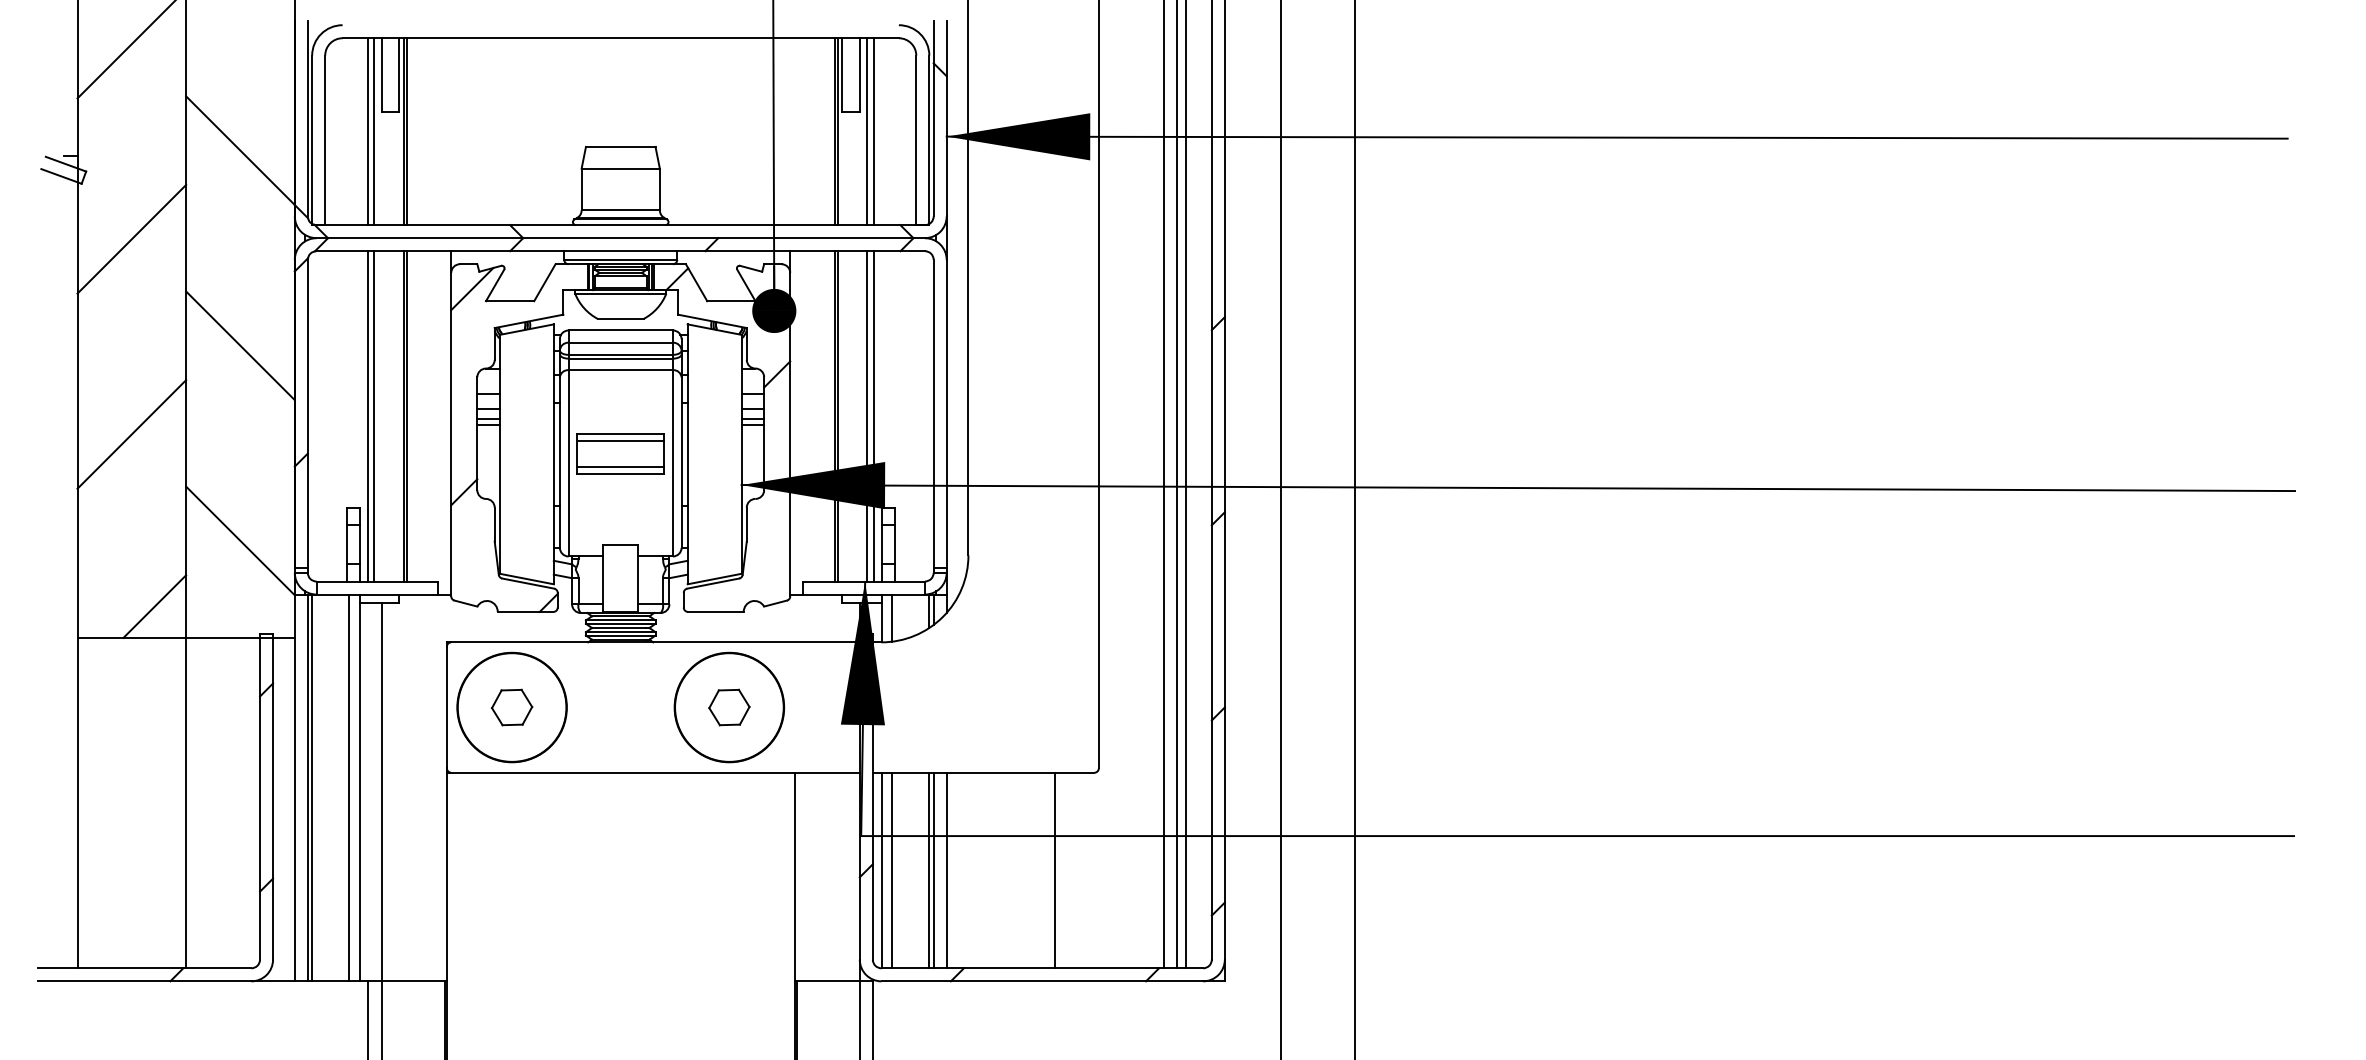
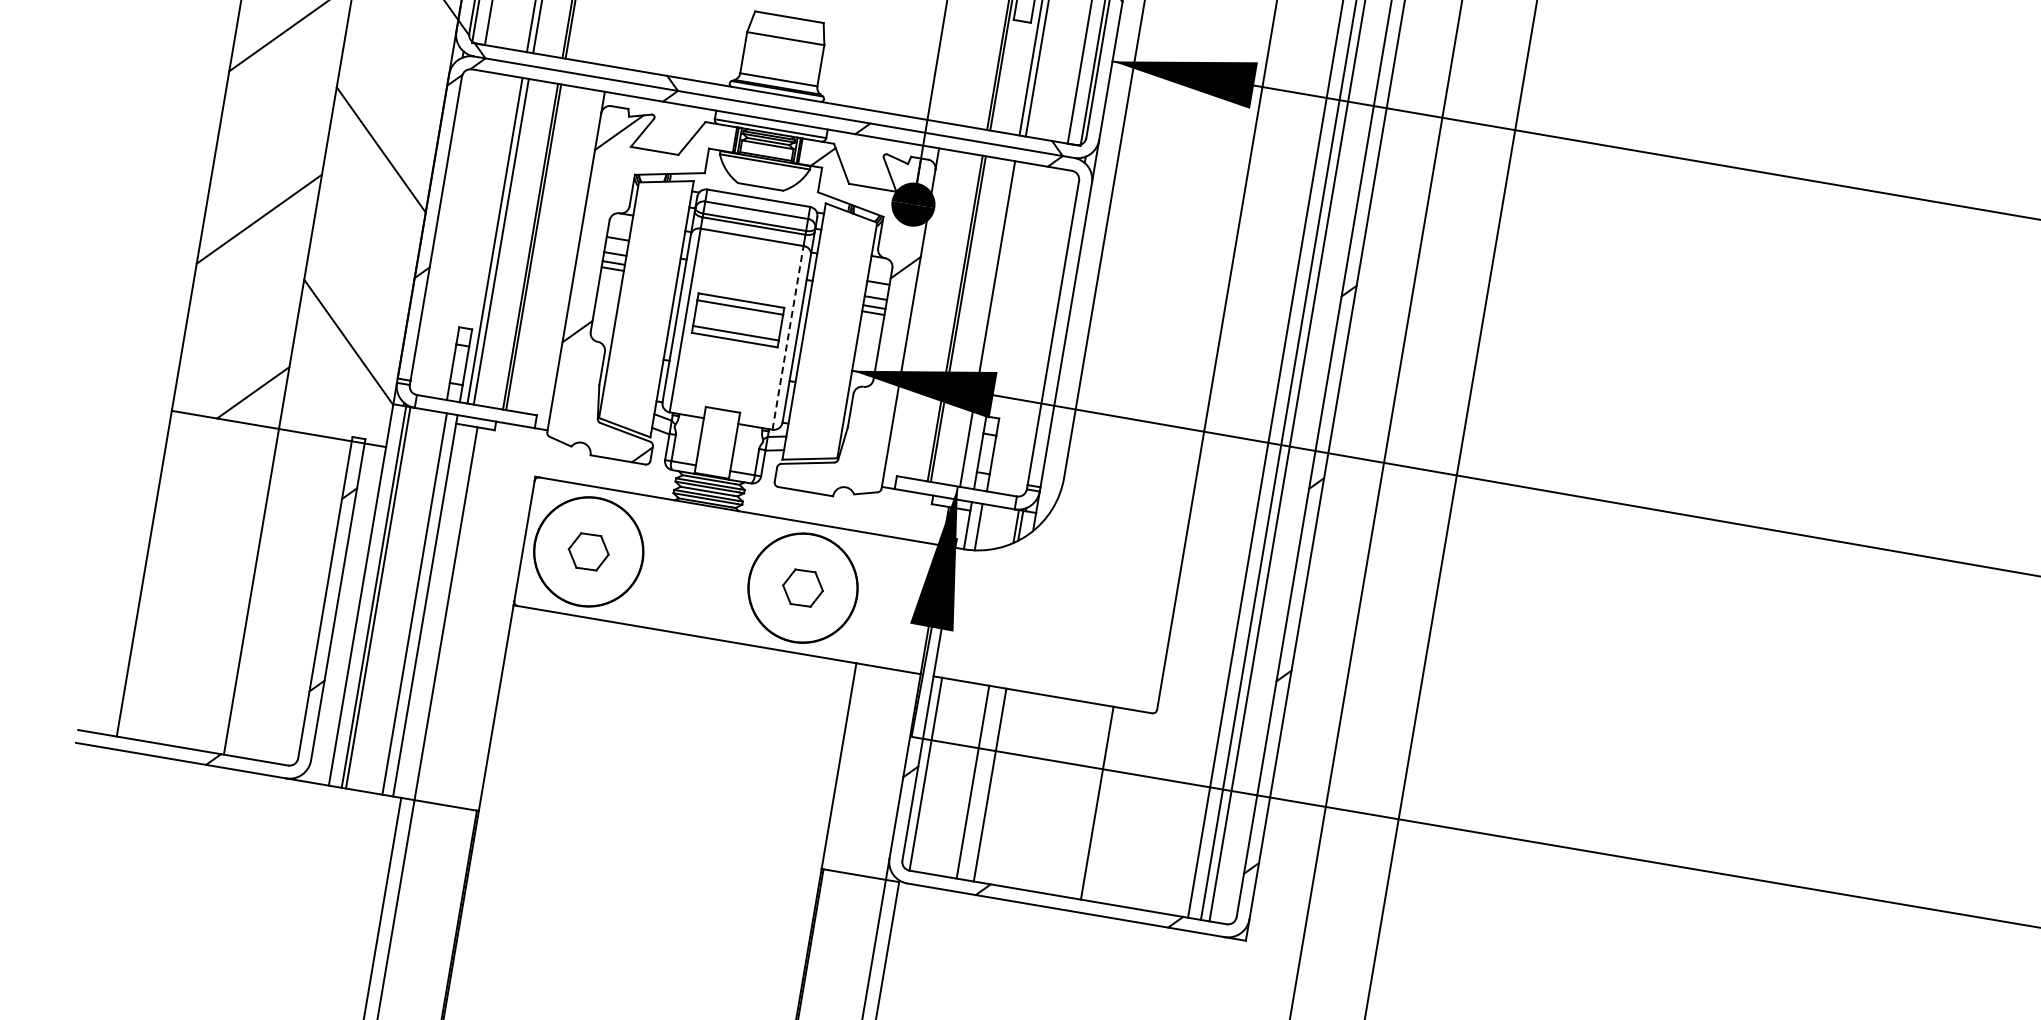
line: (873, 416) -> (993, 325), removed
line: (672, 462) -> (787, 337), solid -> dashed
line: (892, 870) -> (936, 776), removed
line: (933, 870) -> (977, 782), removed

